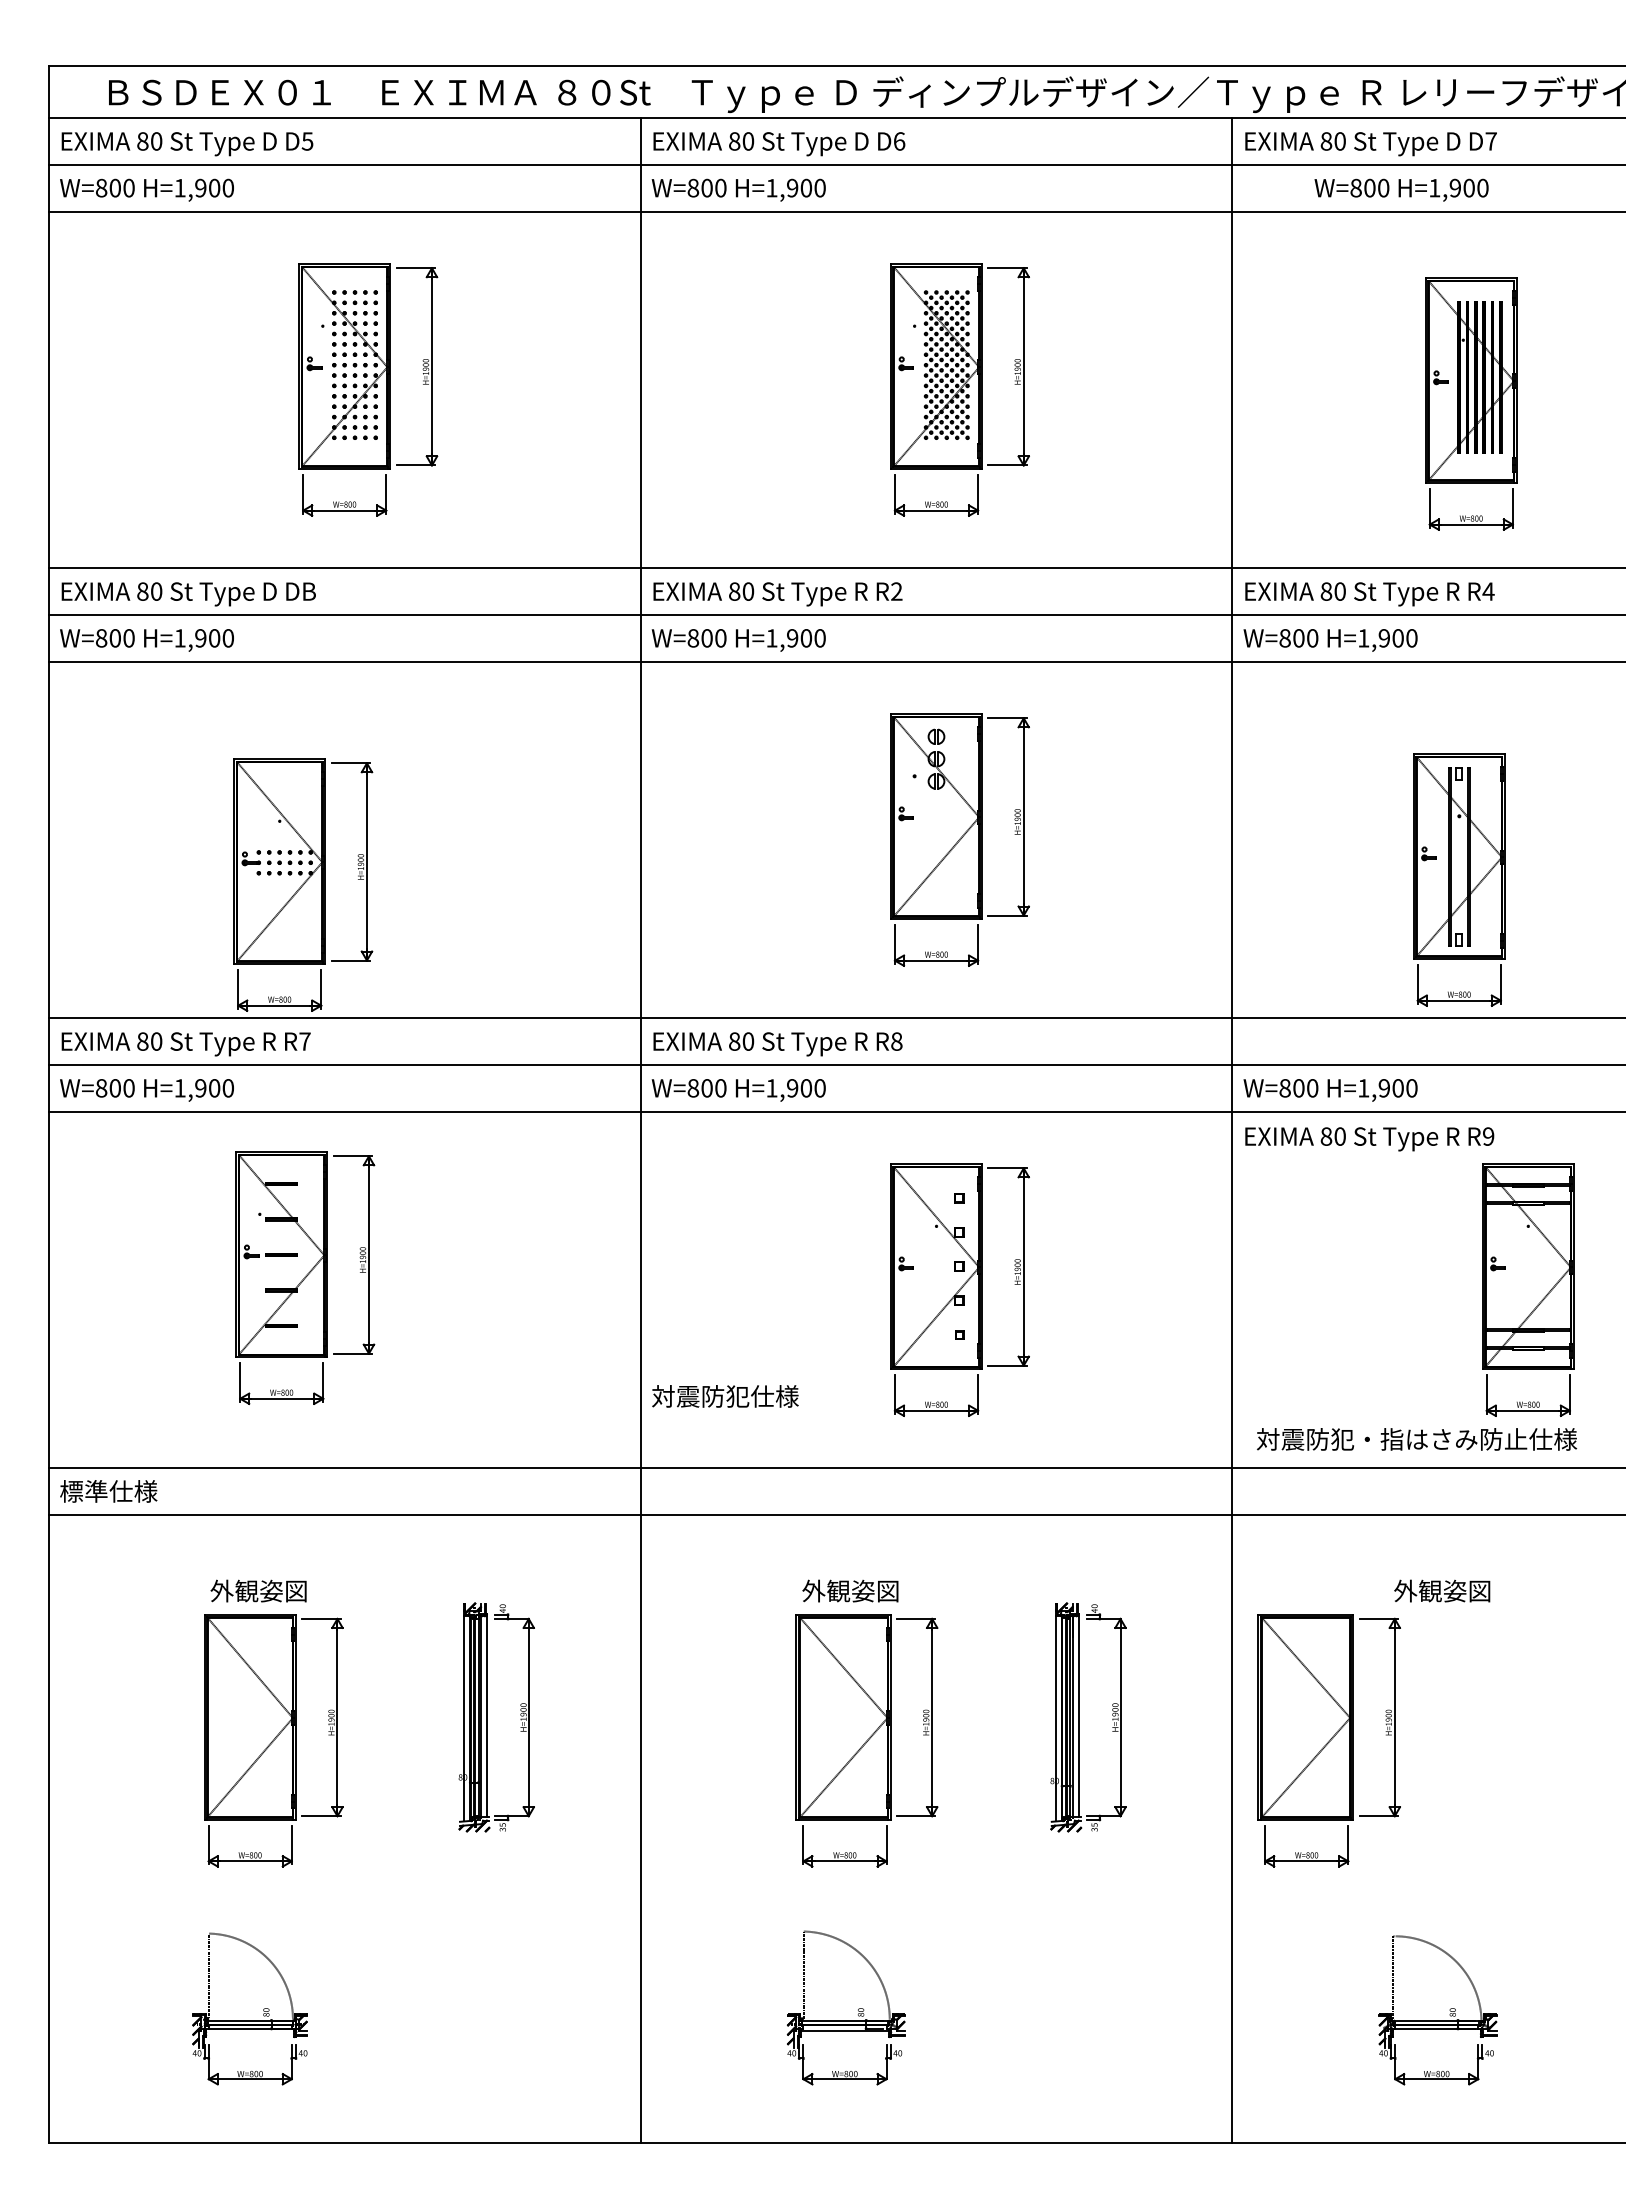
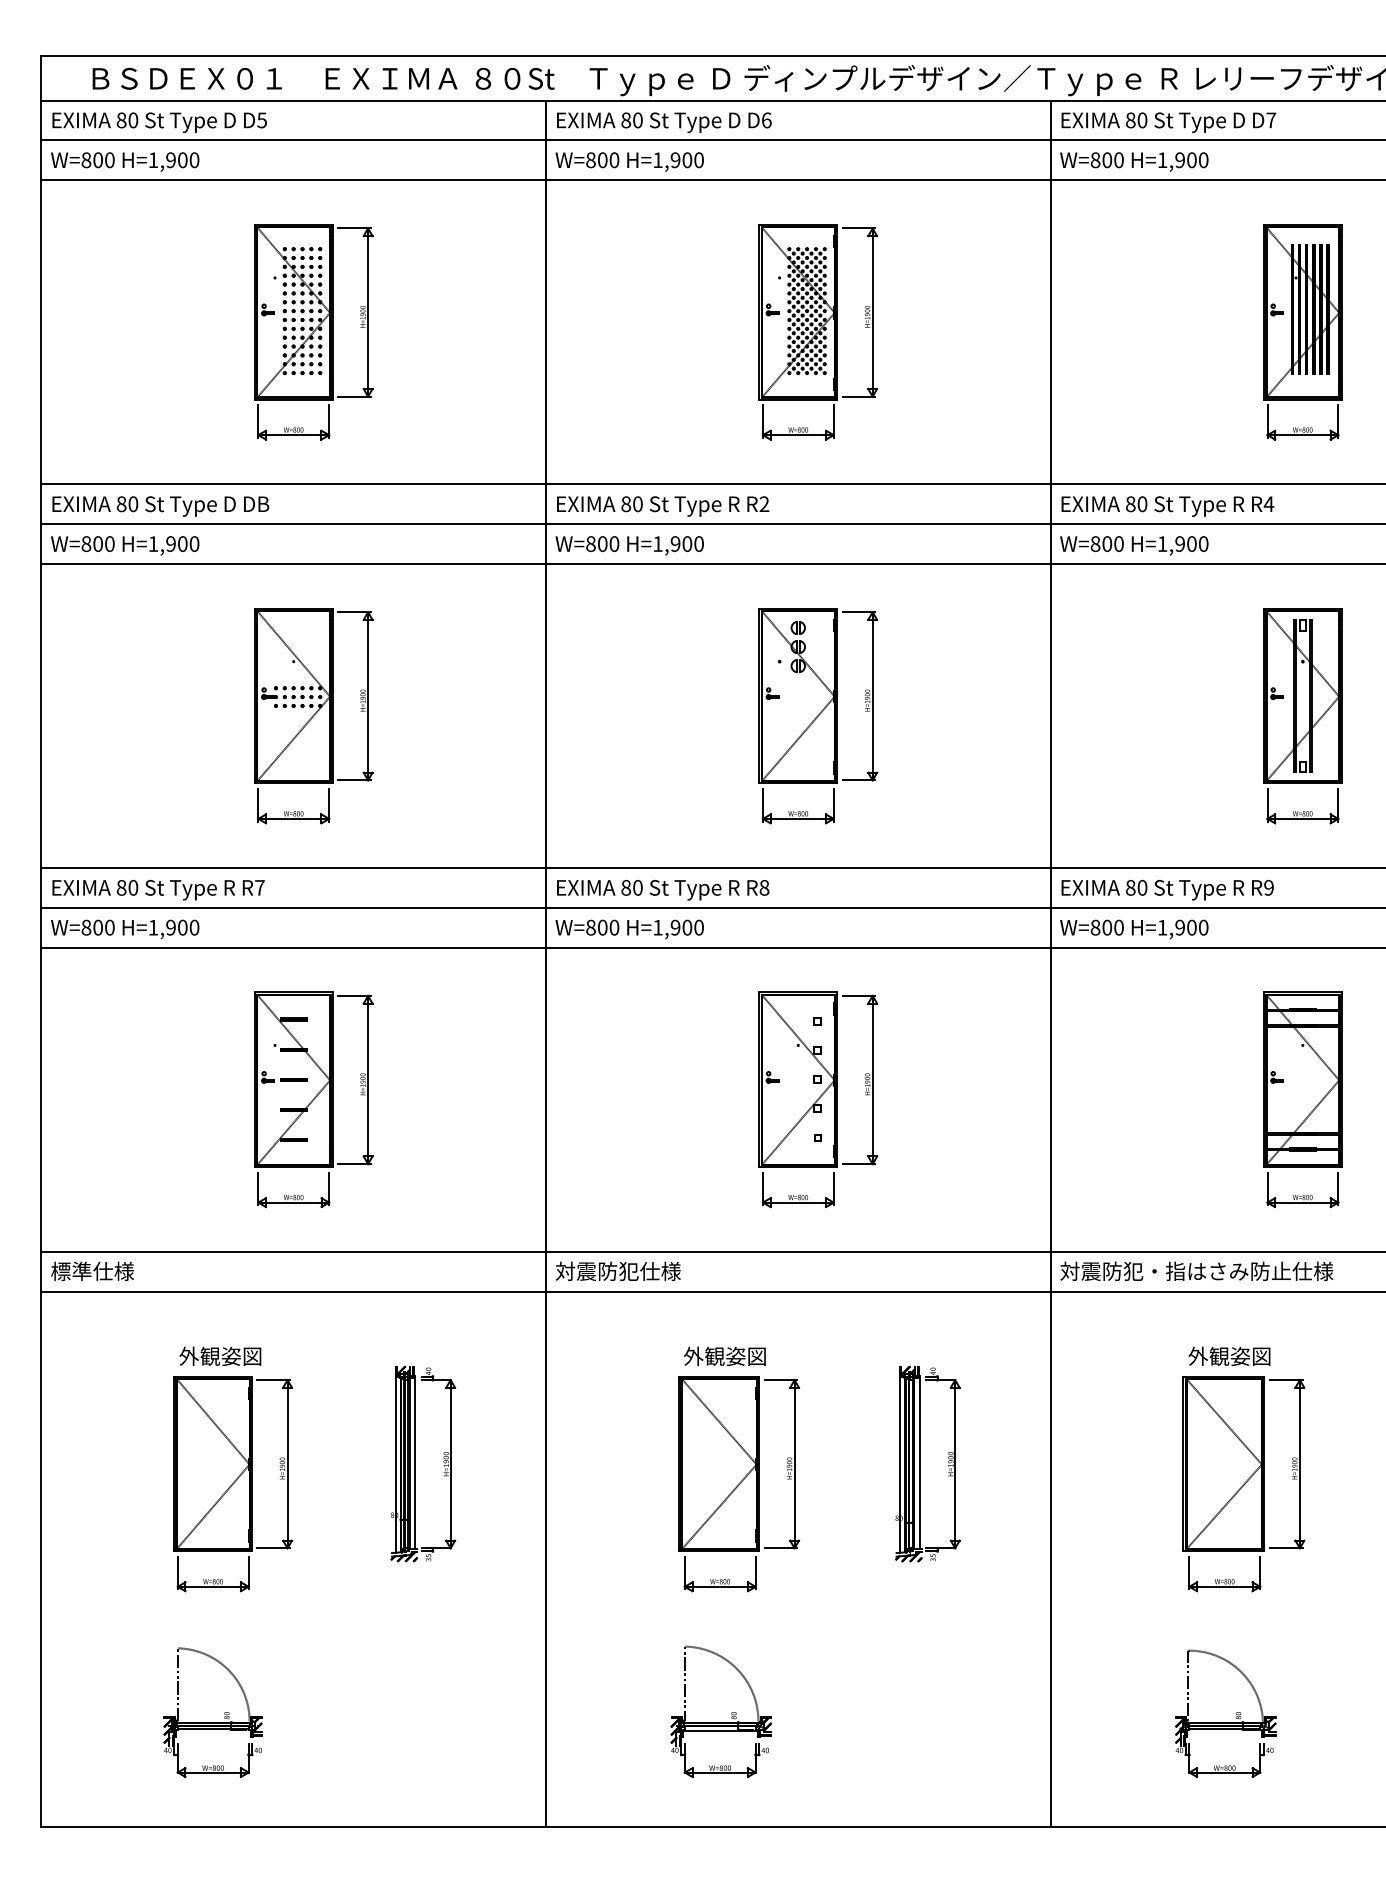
text: (1401, 189) -> (1134, 161), moved
part: (1471, 403) -> (1303, 331), moved
part: (1459, 879) -> (1303, 715), moved
part: (303, 884) -> (314, 715), moved
text: (1369, 1139) -> (1167, 890), moved
part: (305, 1277) -> (314, 1099), moved
text: (725, 1396) -> (618, 1271), moved
text: (1417, 1439) -> (1197, 1271), moved
part: (1328, 1740) -> (1243, 1483), moved

